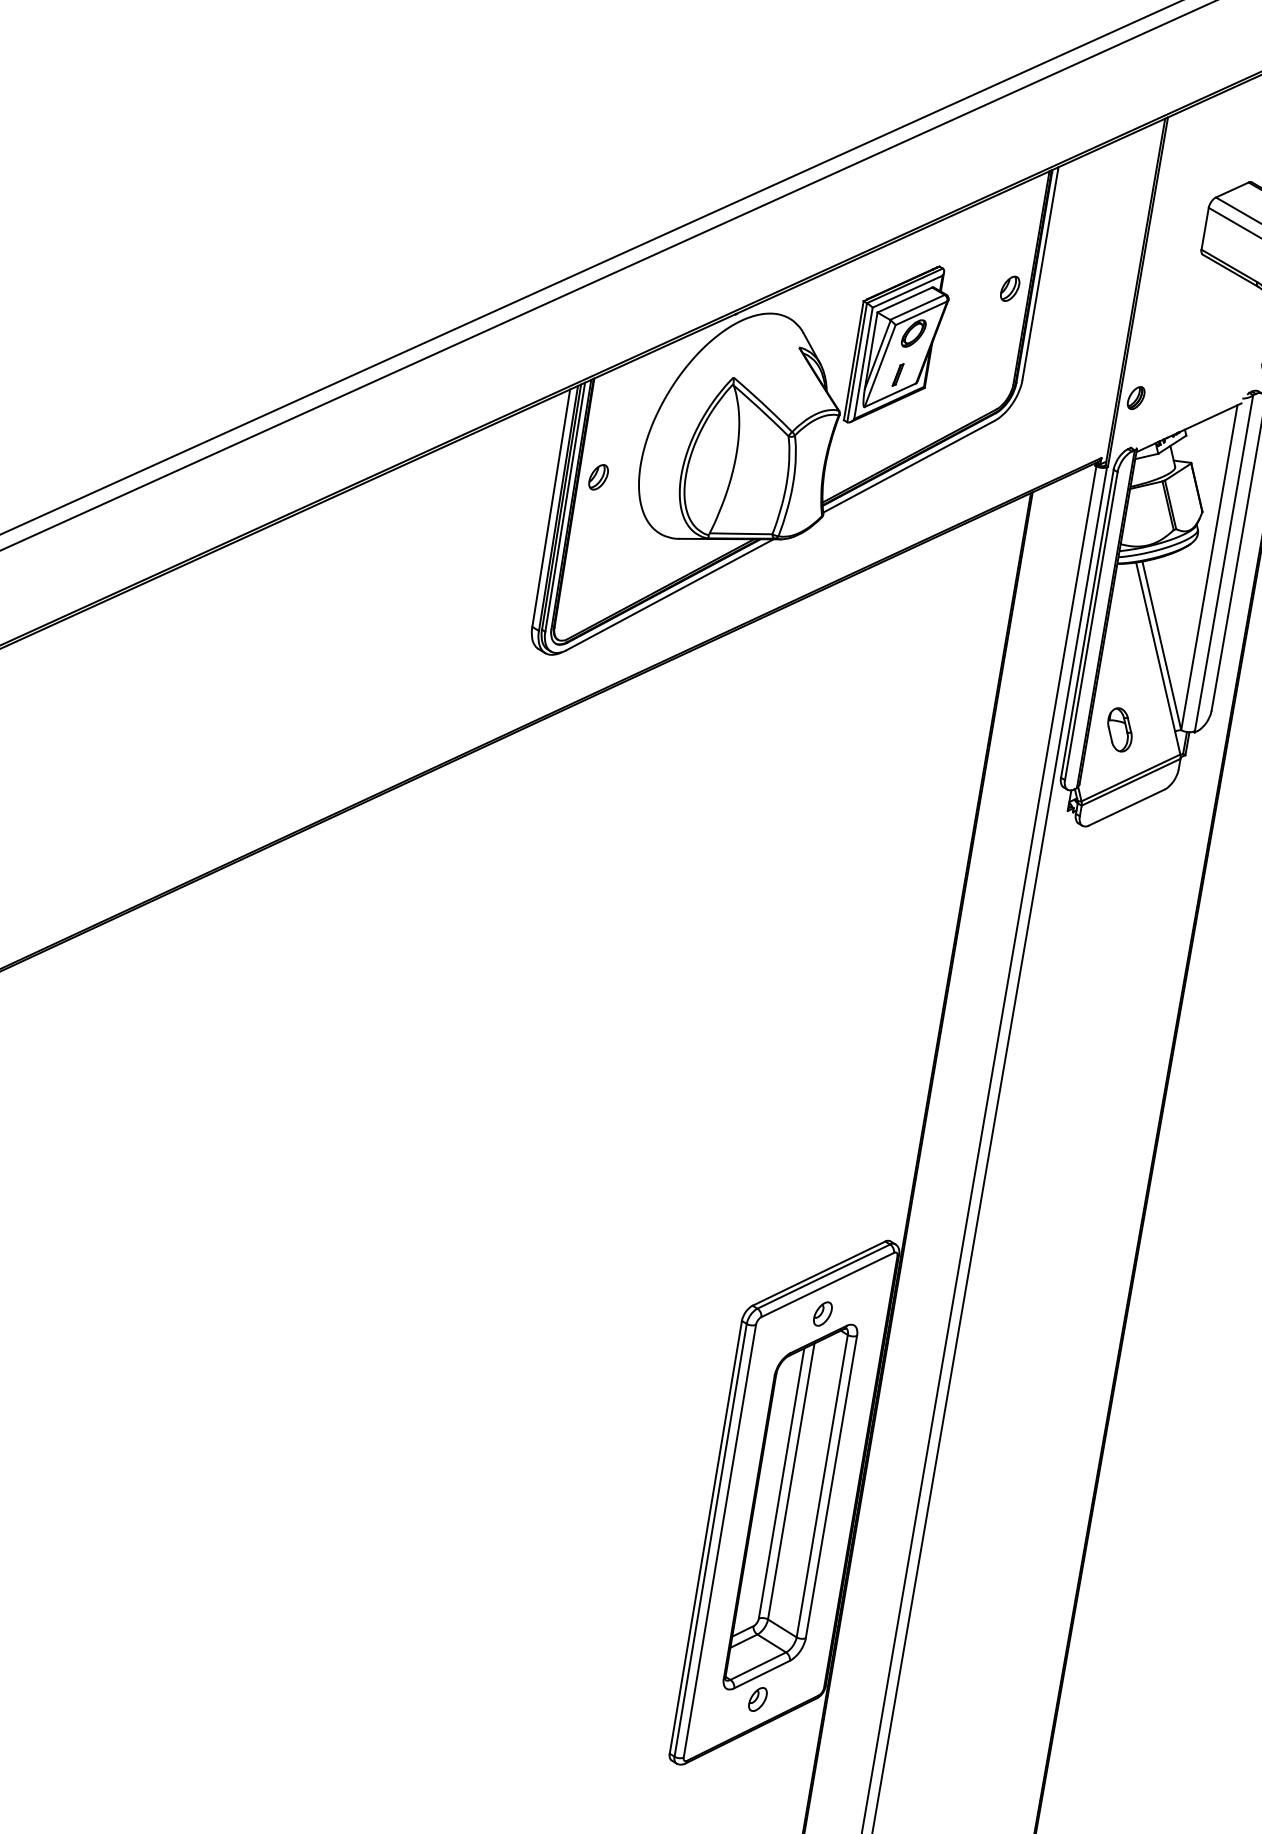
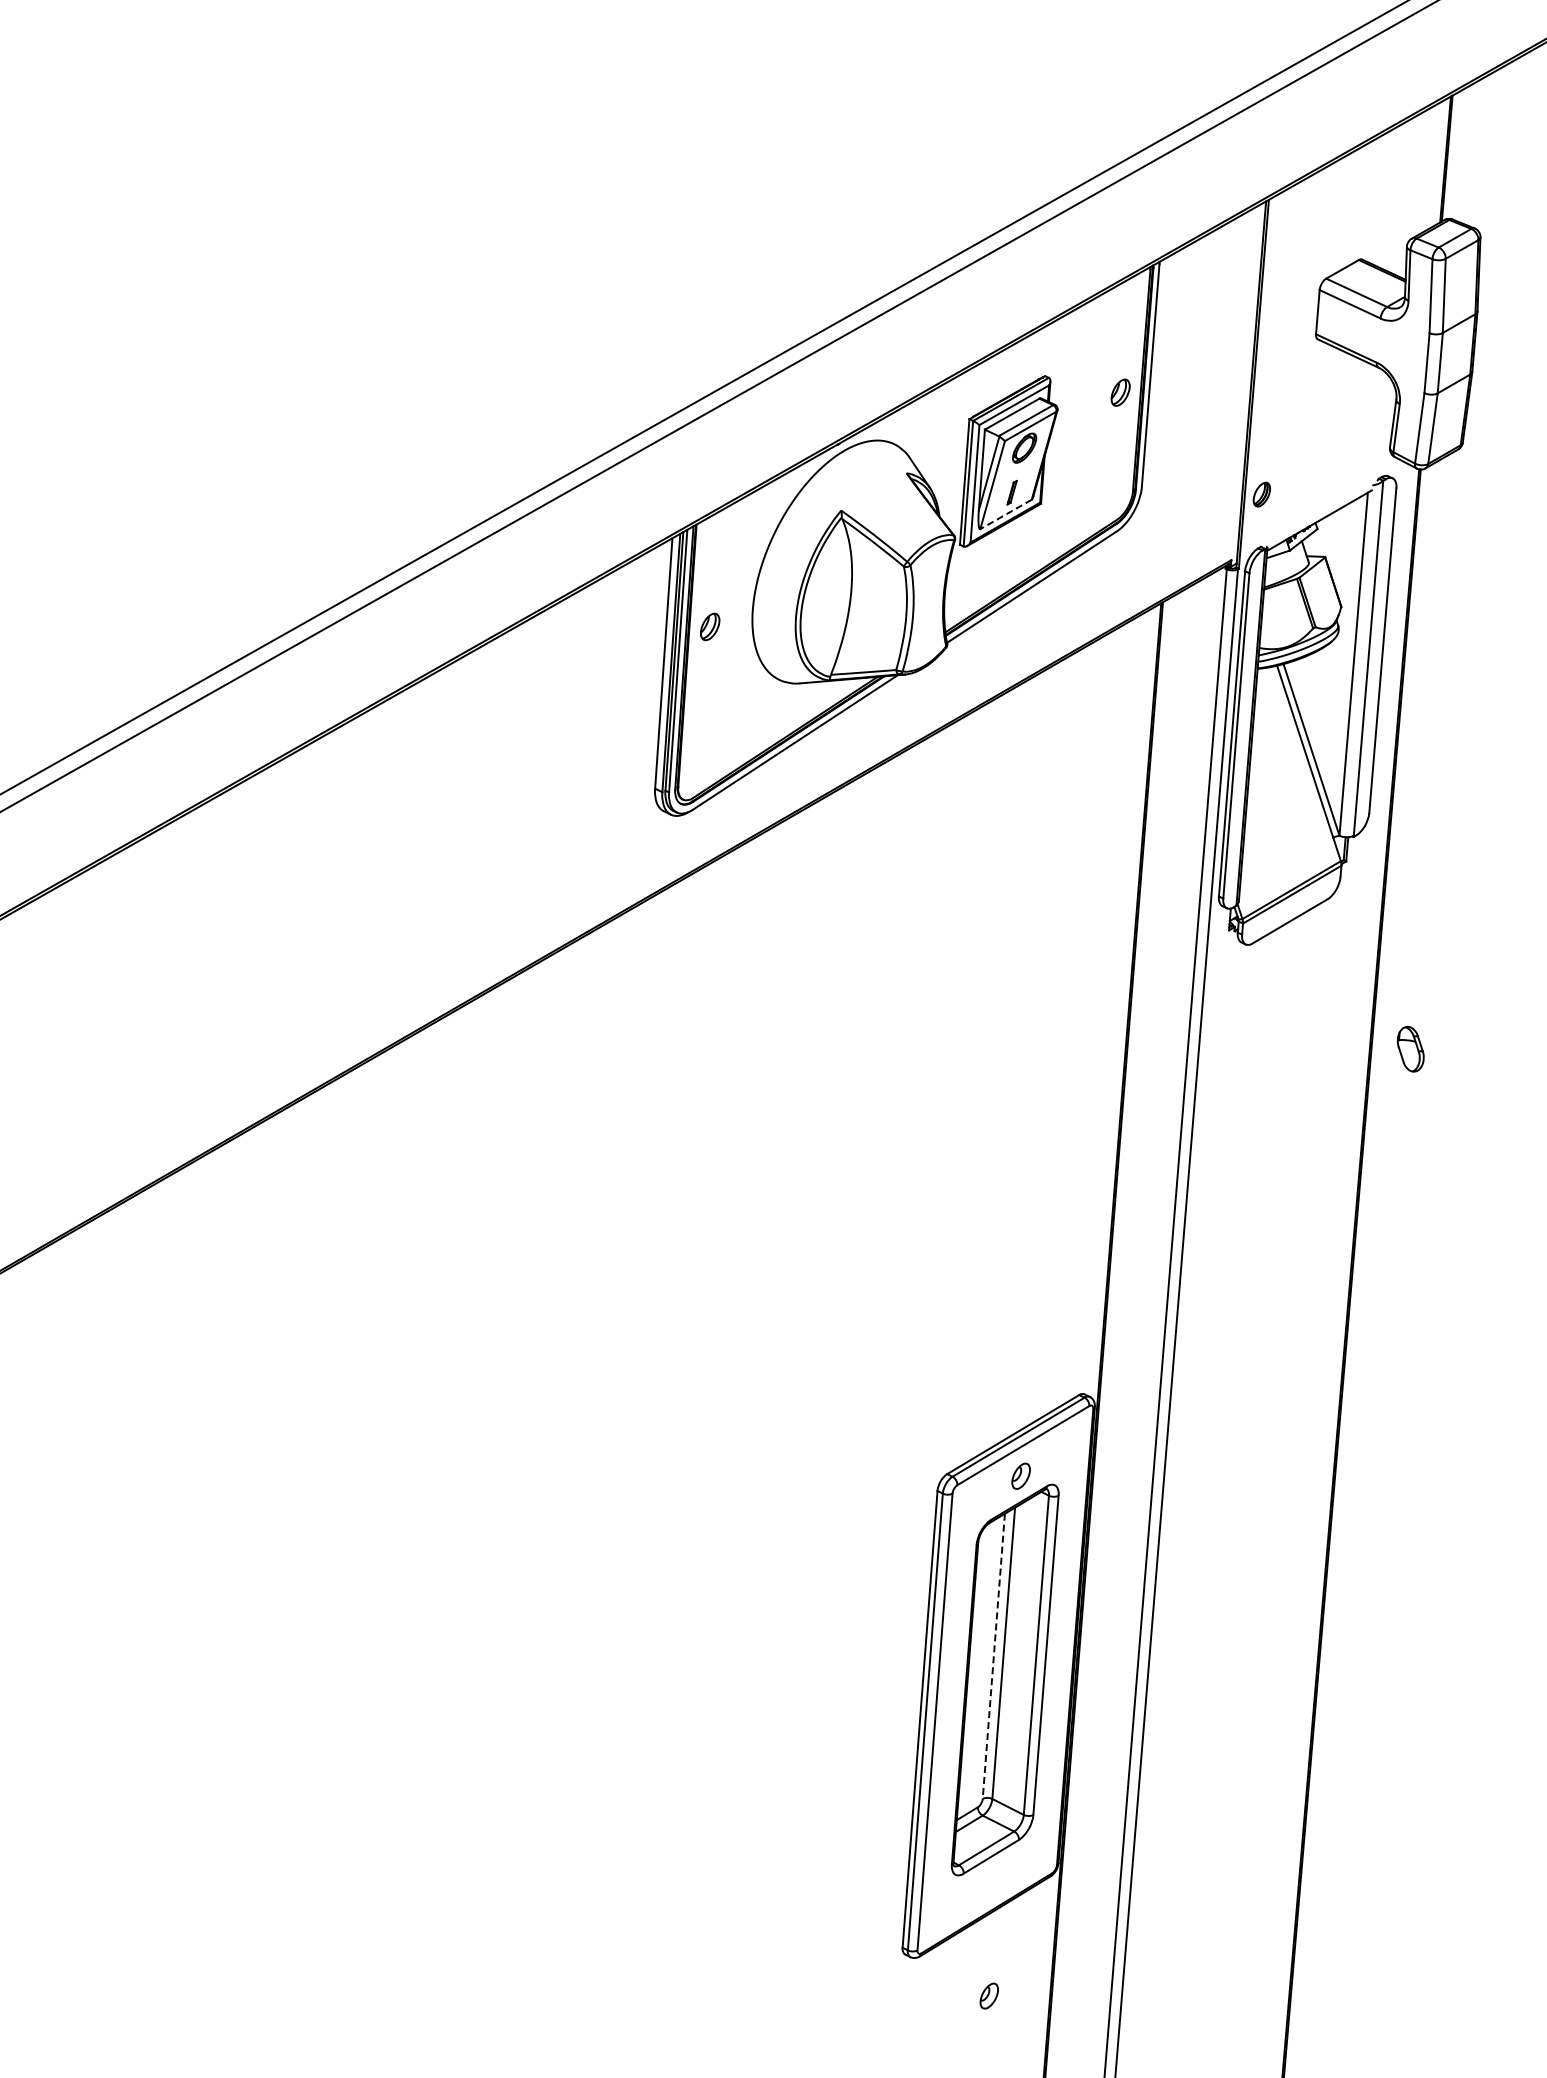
line: (890, 395) -> (1006, 514), solid -> dashed
part: (1119, 729) -> (1410, 1048), moved
line: (781, 1483) -> (993, 1656), solid -> dashed
part: (757, 1698) -> (988, 1995), moved

